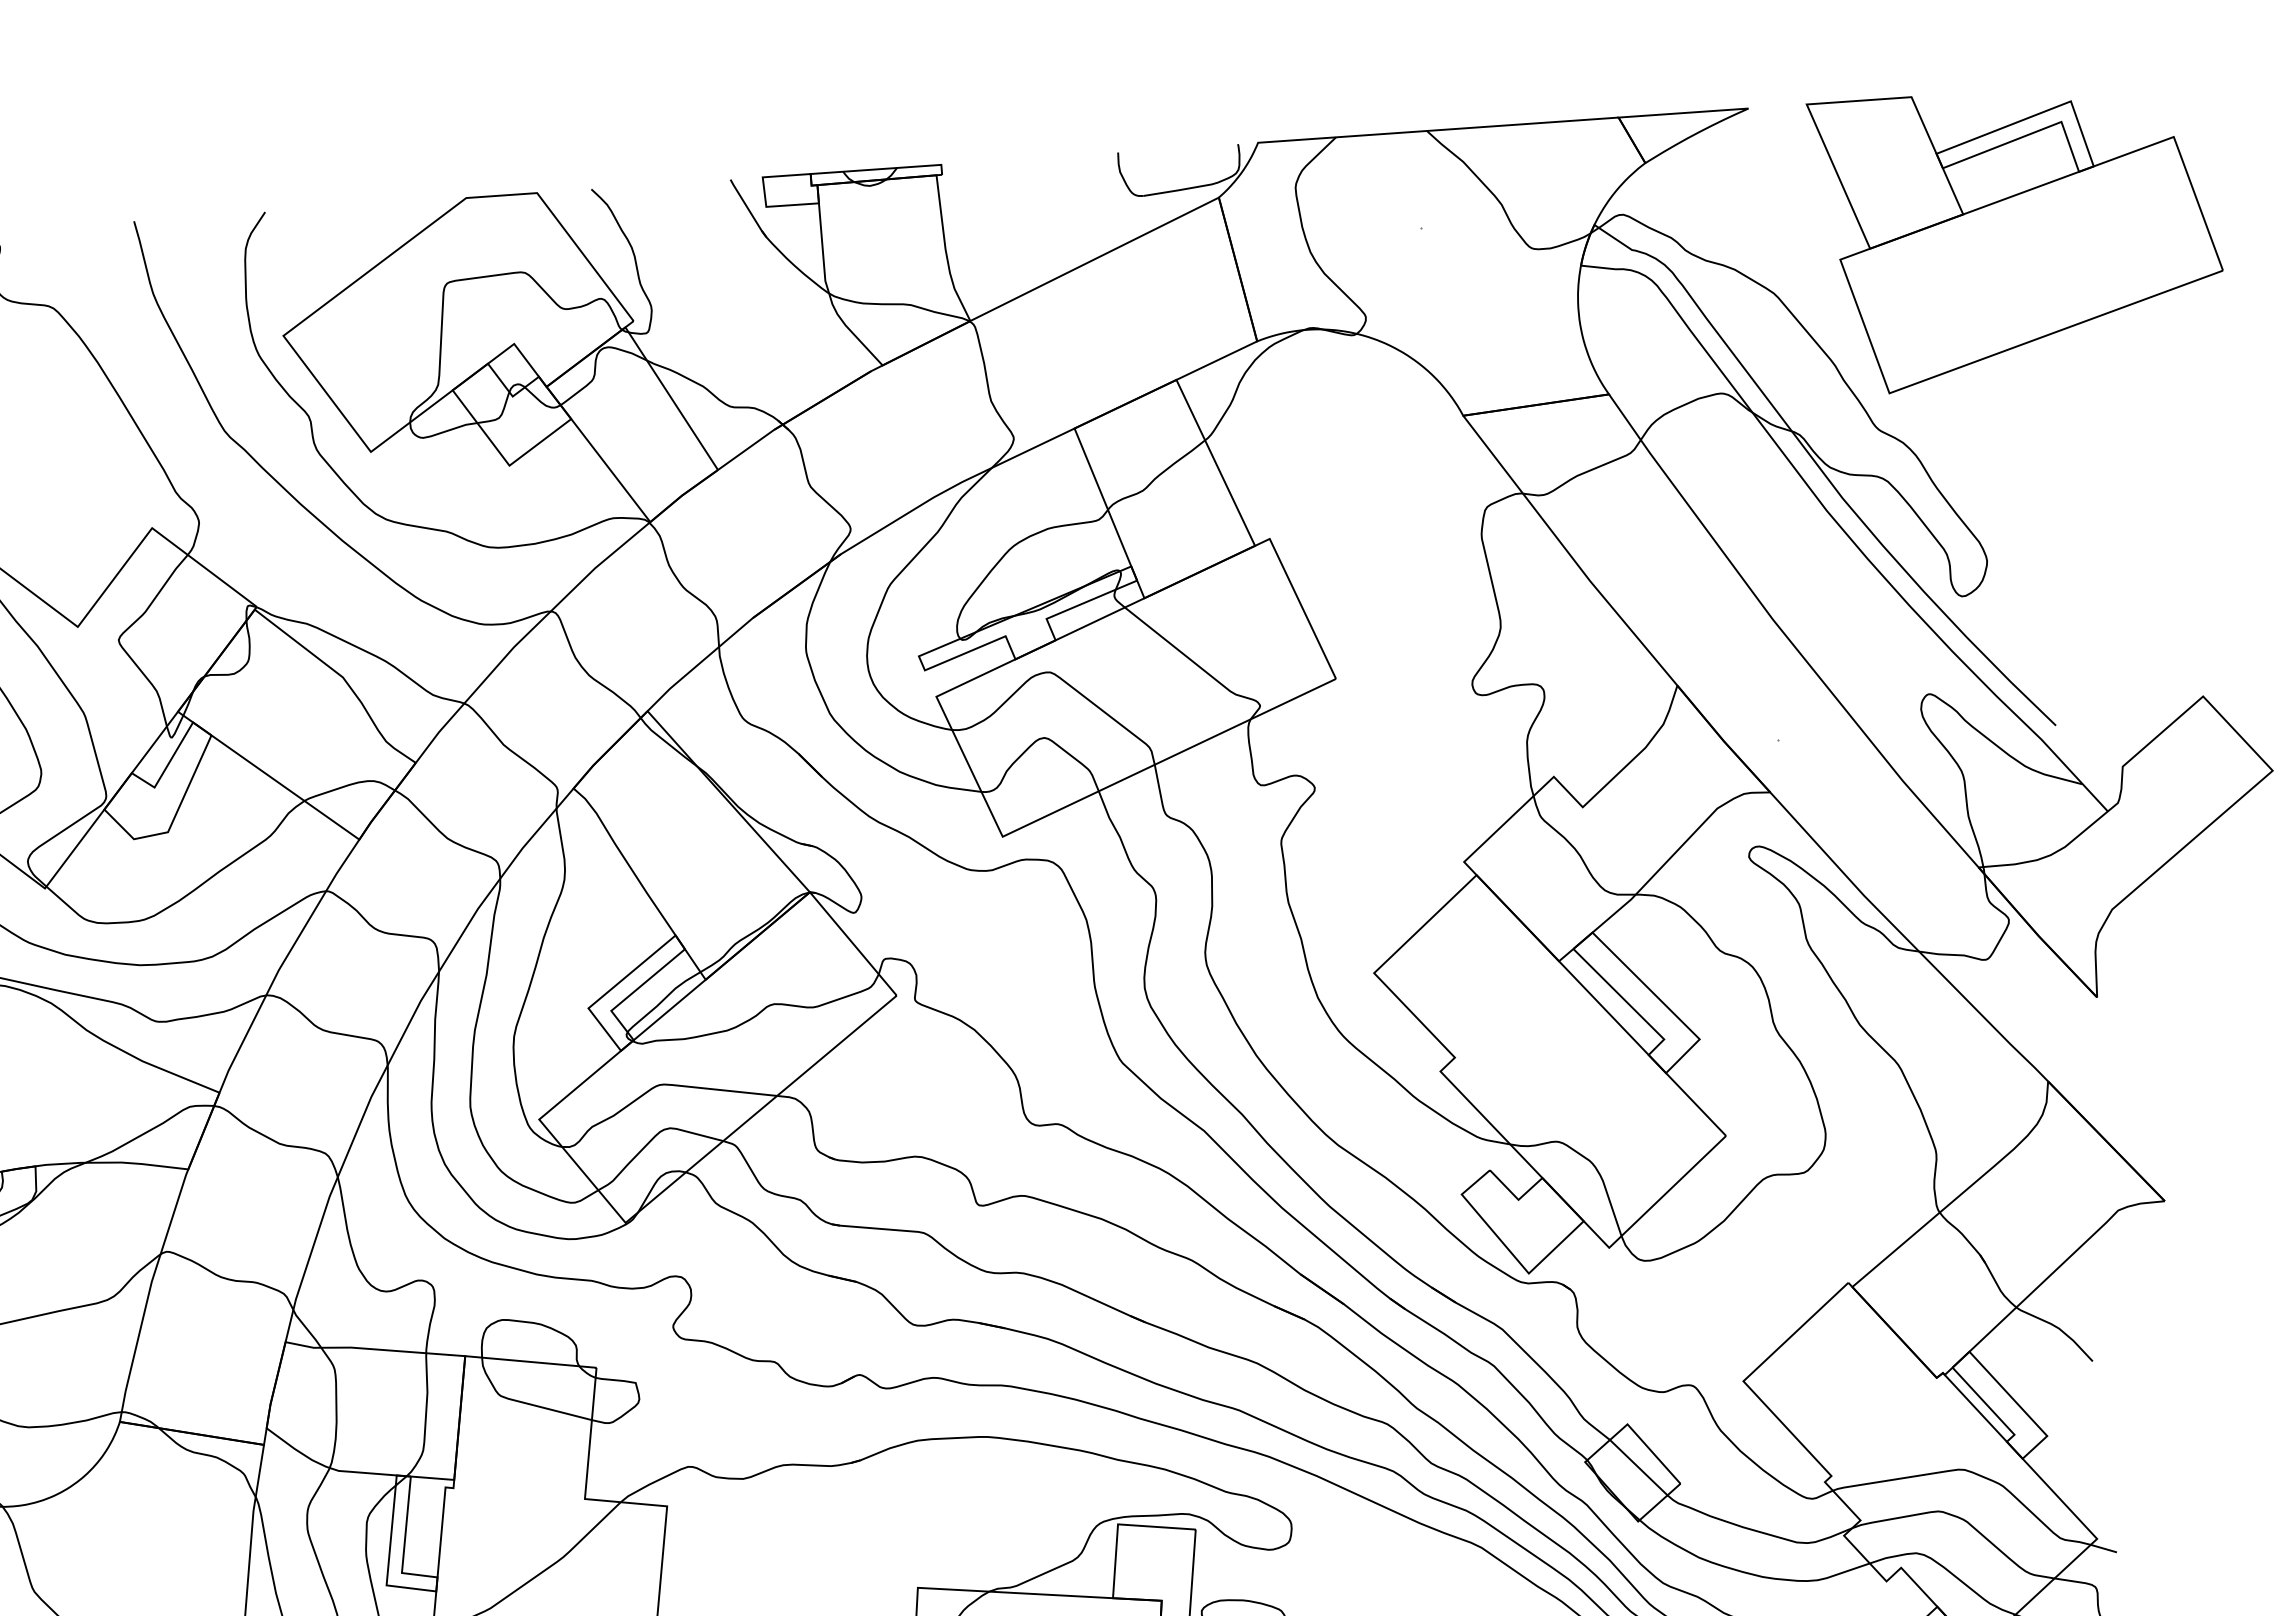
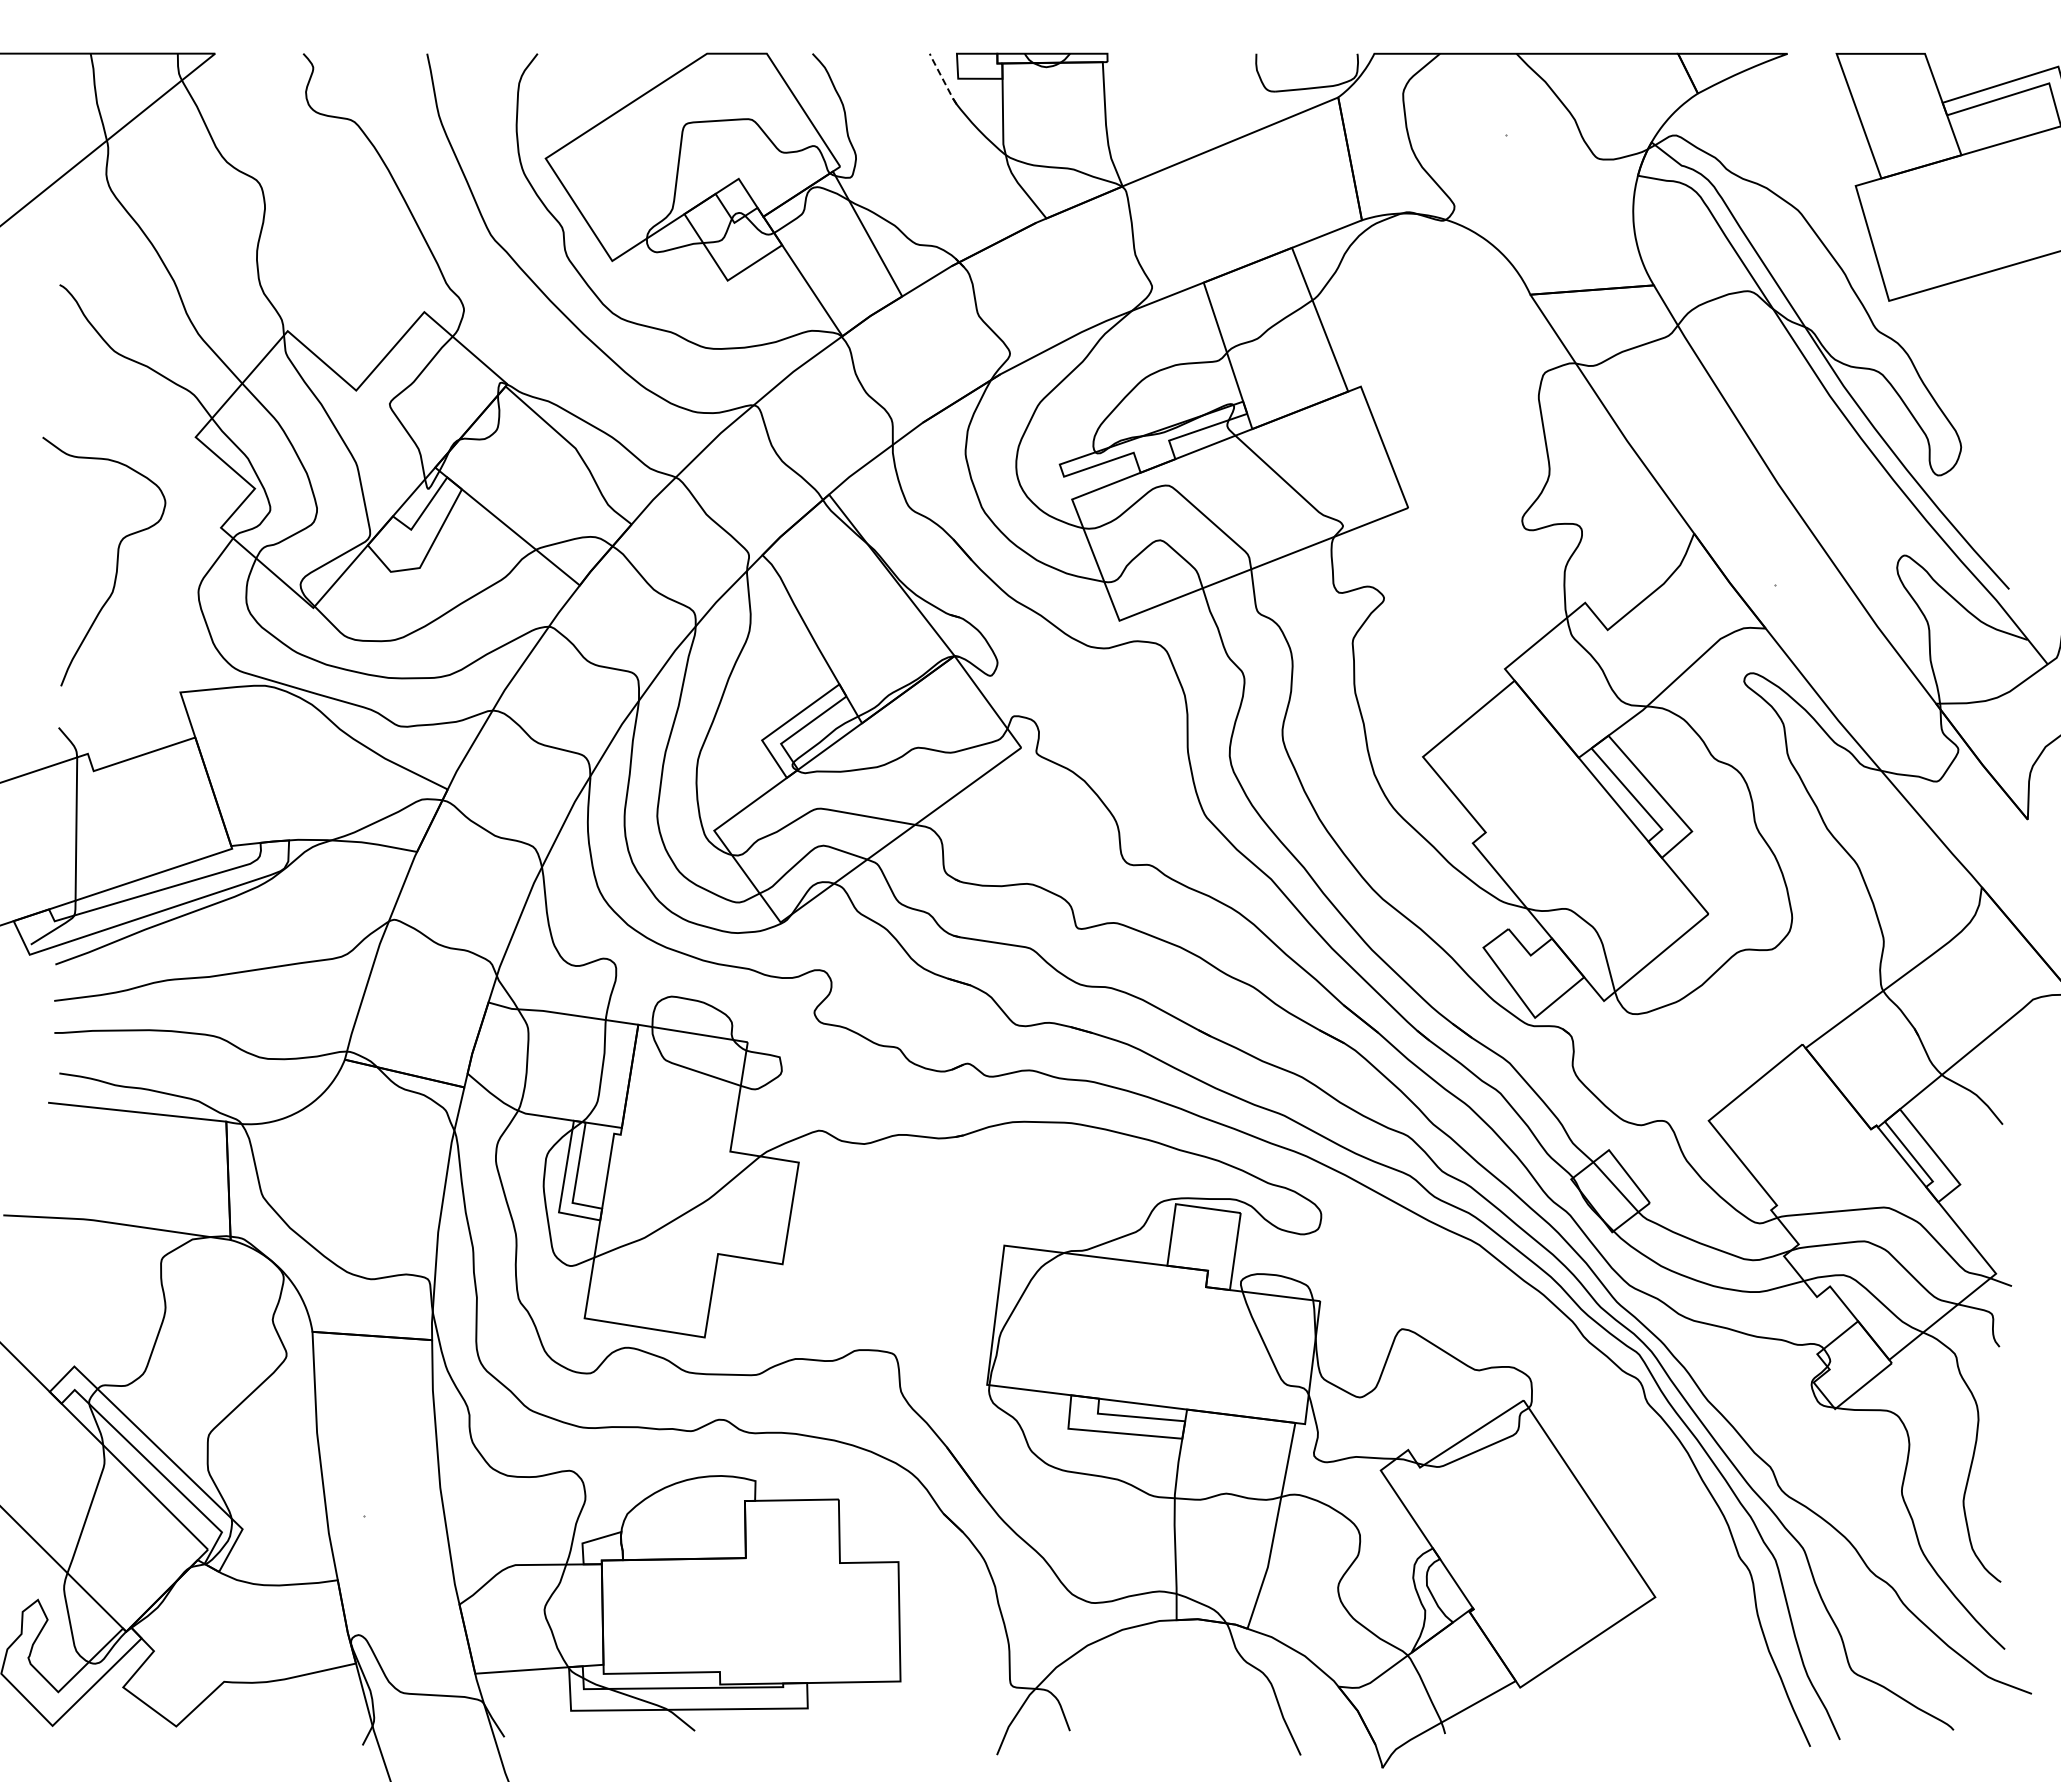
line: (747, 207) -> (942, 78), solid -> dashed

